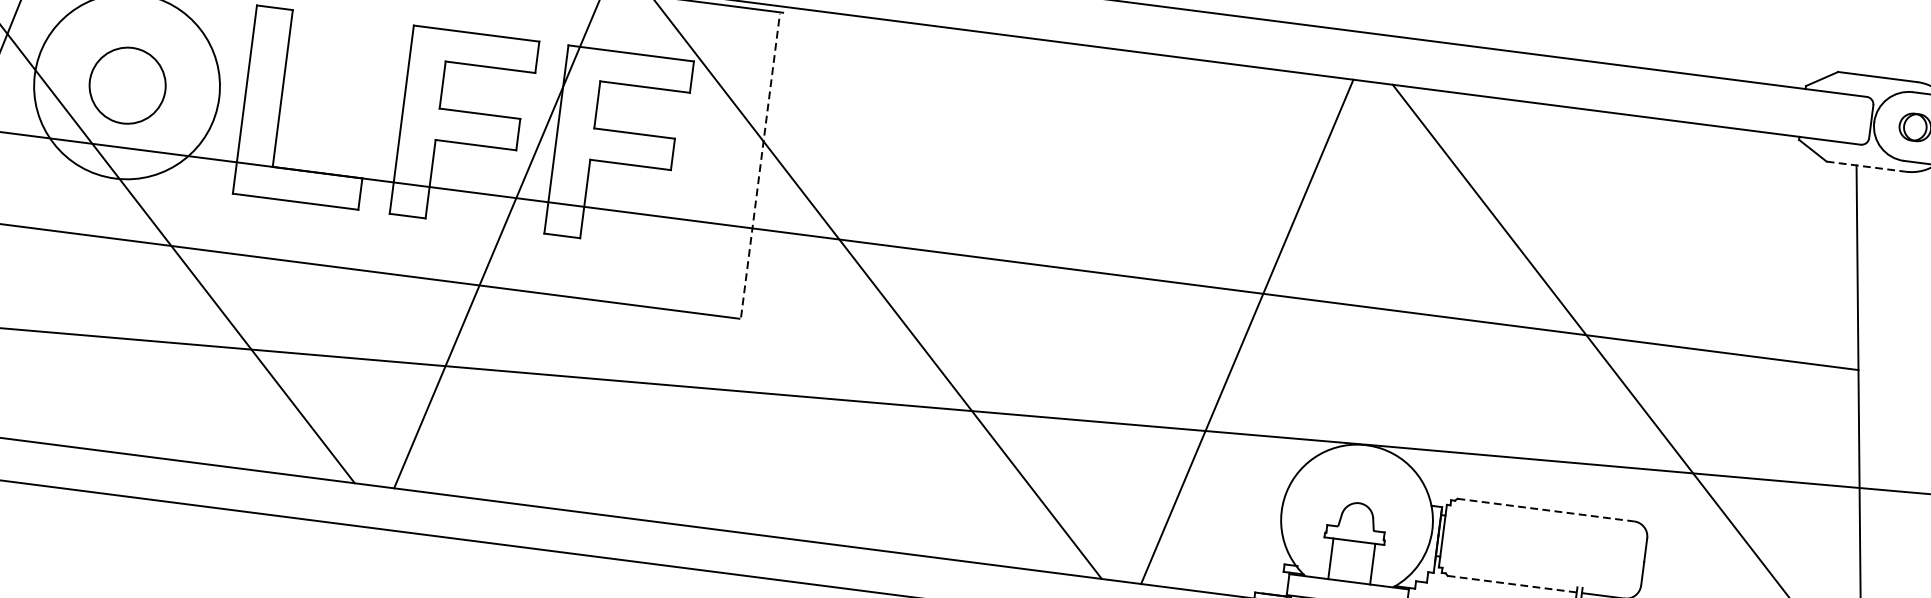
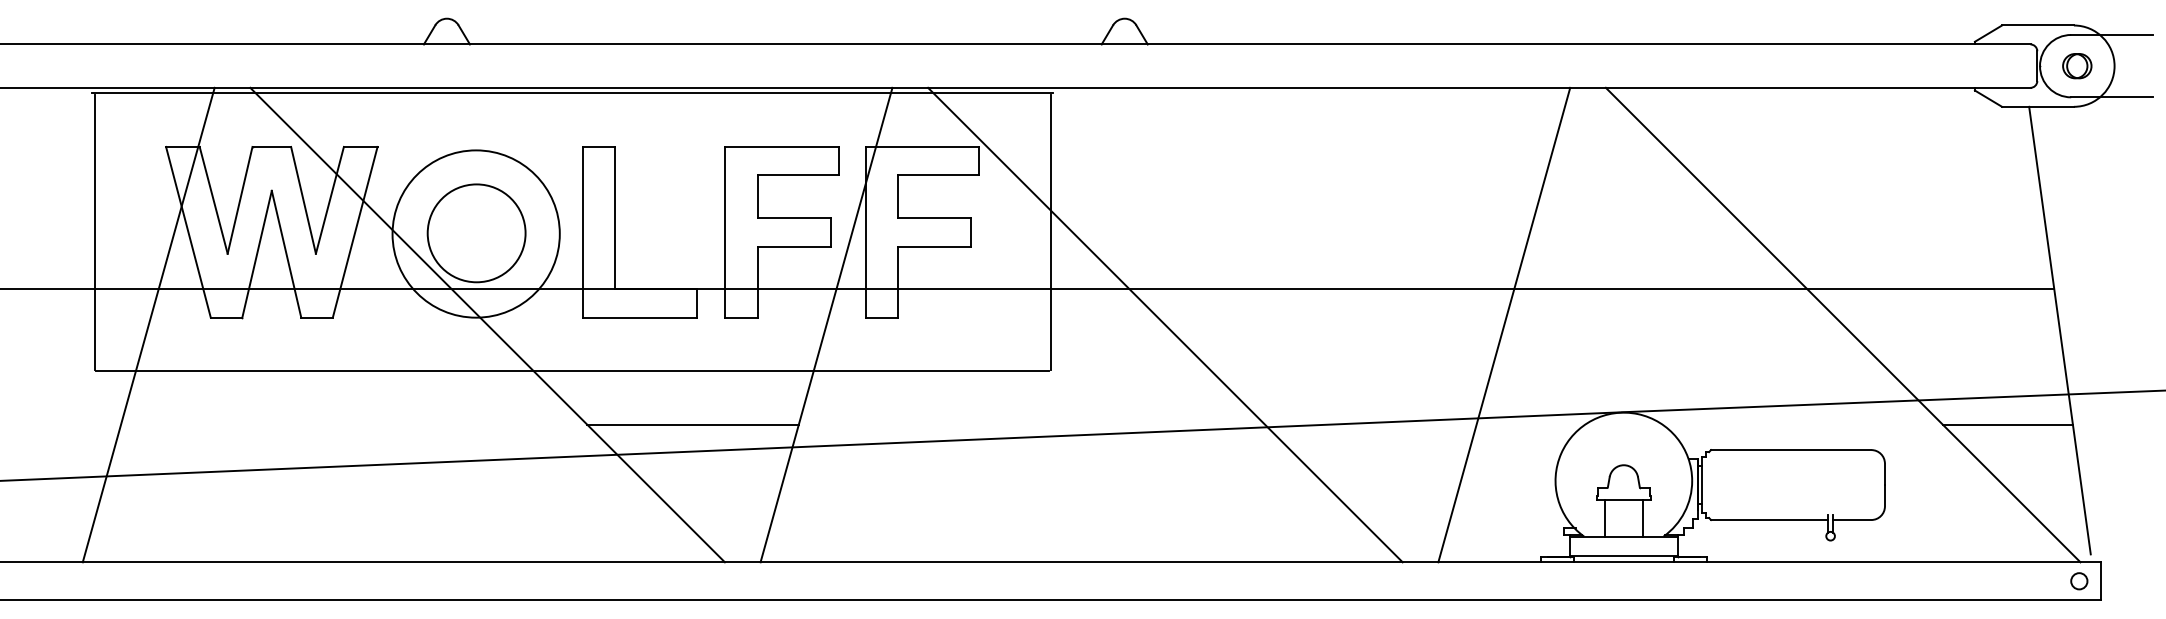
circle: (127, 85) -> (476, 233), size x1.43
line: (760, 165) -> (1050, 232), dashed -> solid
line: (1865, 166) -> (2037, 106), dashed -> solid
line: (338, 326) -> (692, 424), added
line: (1546, 510) -> (1791, 450), dashed -> solid
line: (1787, 512) -> (2007, 424), added
line: (1511, 584) -> (1769, 520), dashed -> solid

